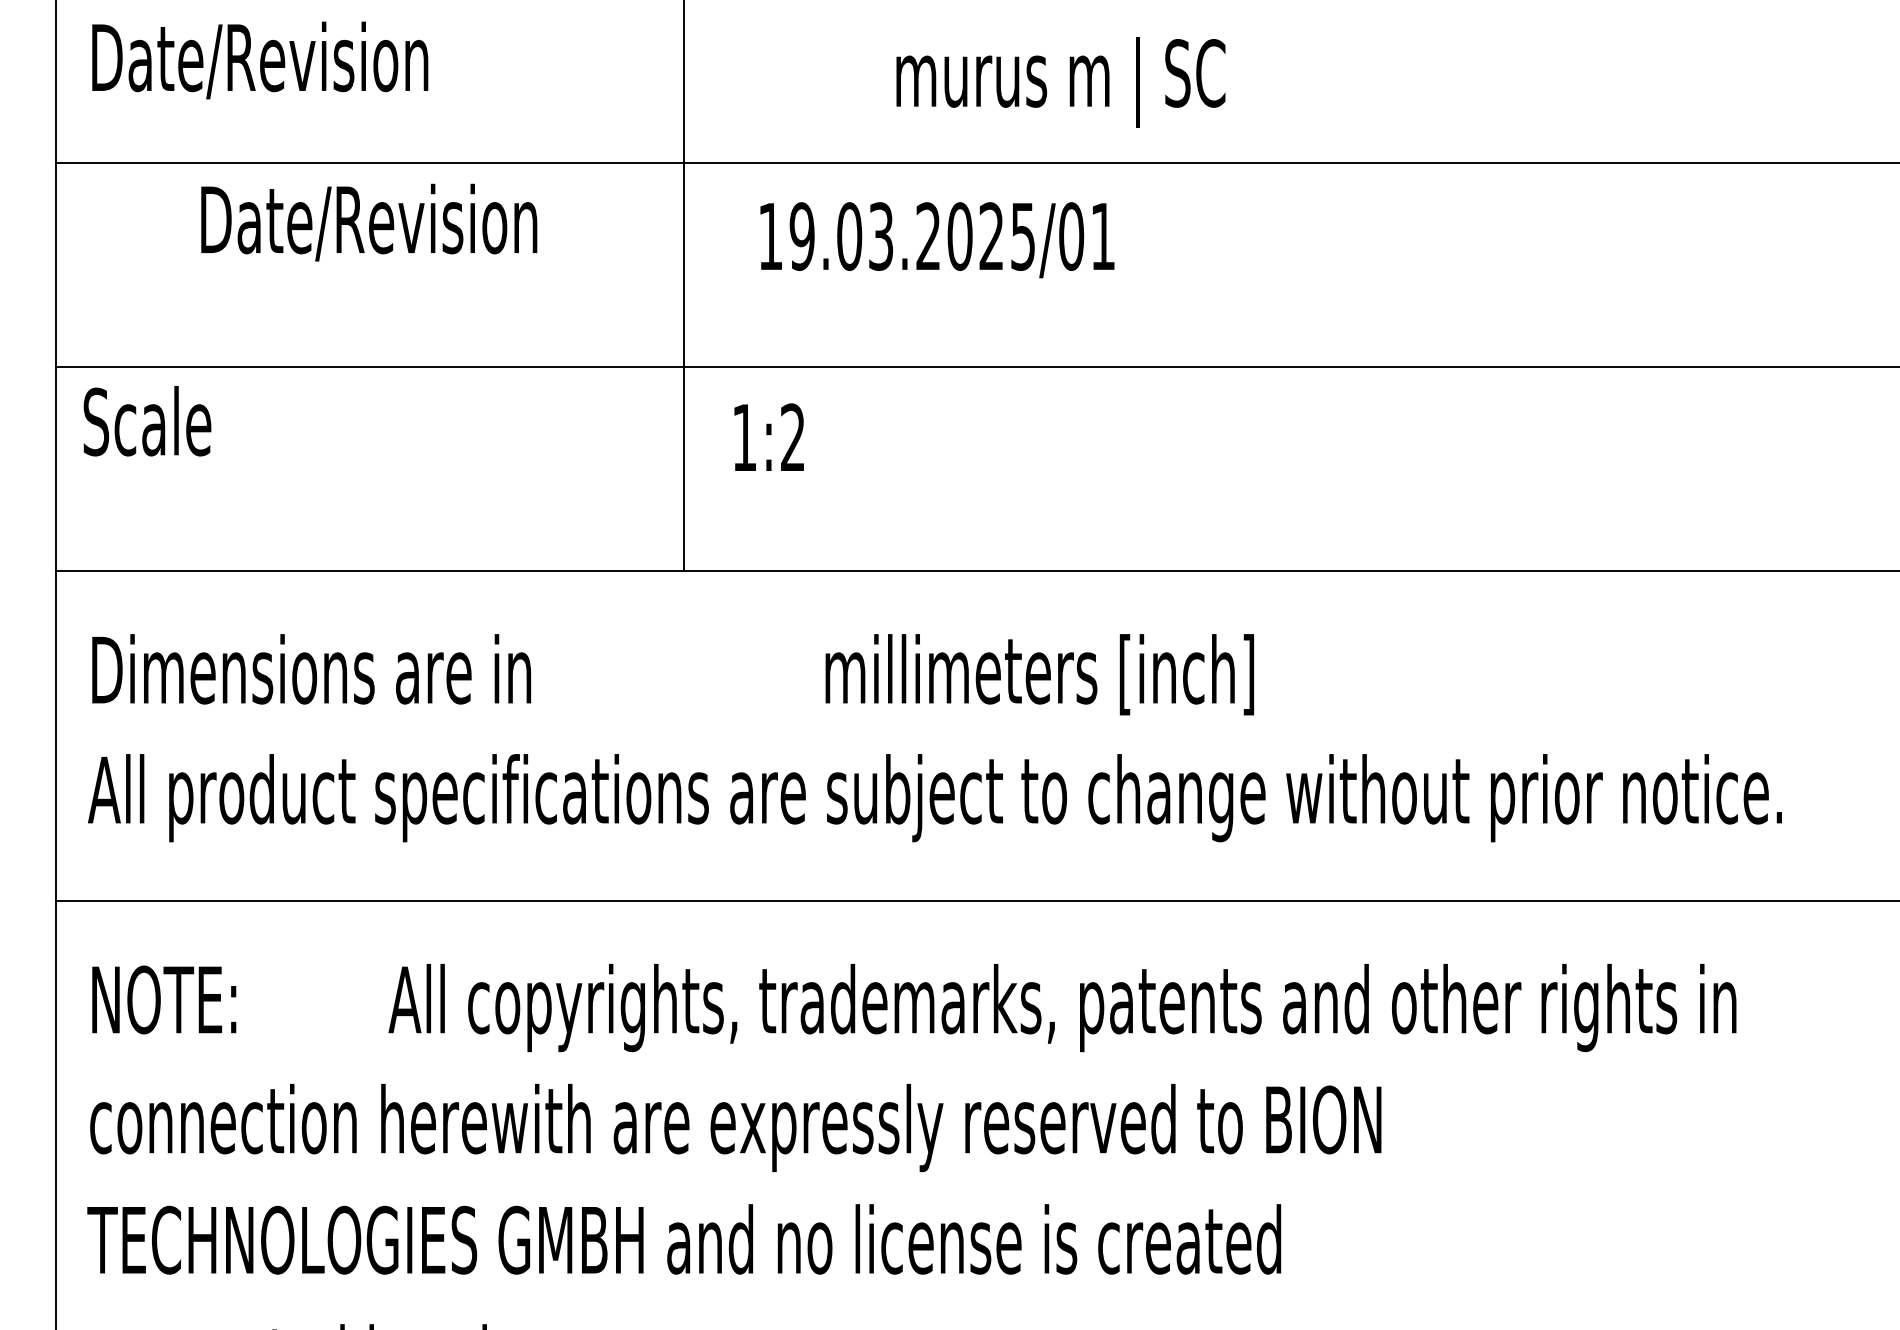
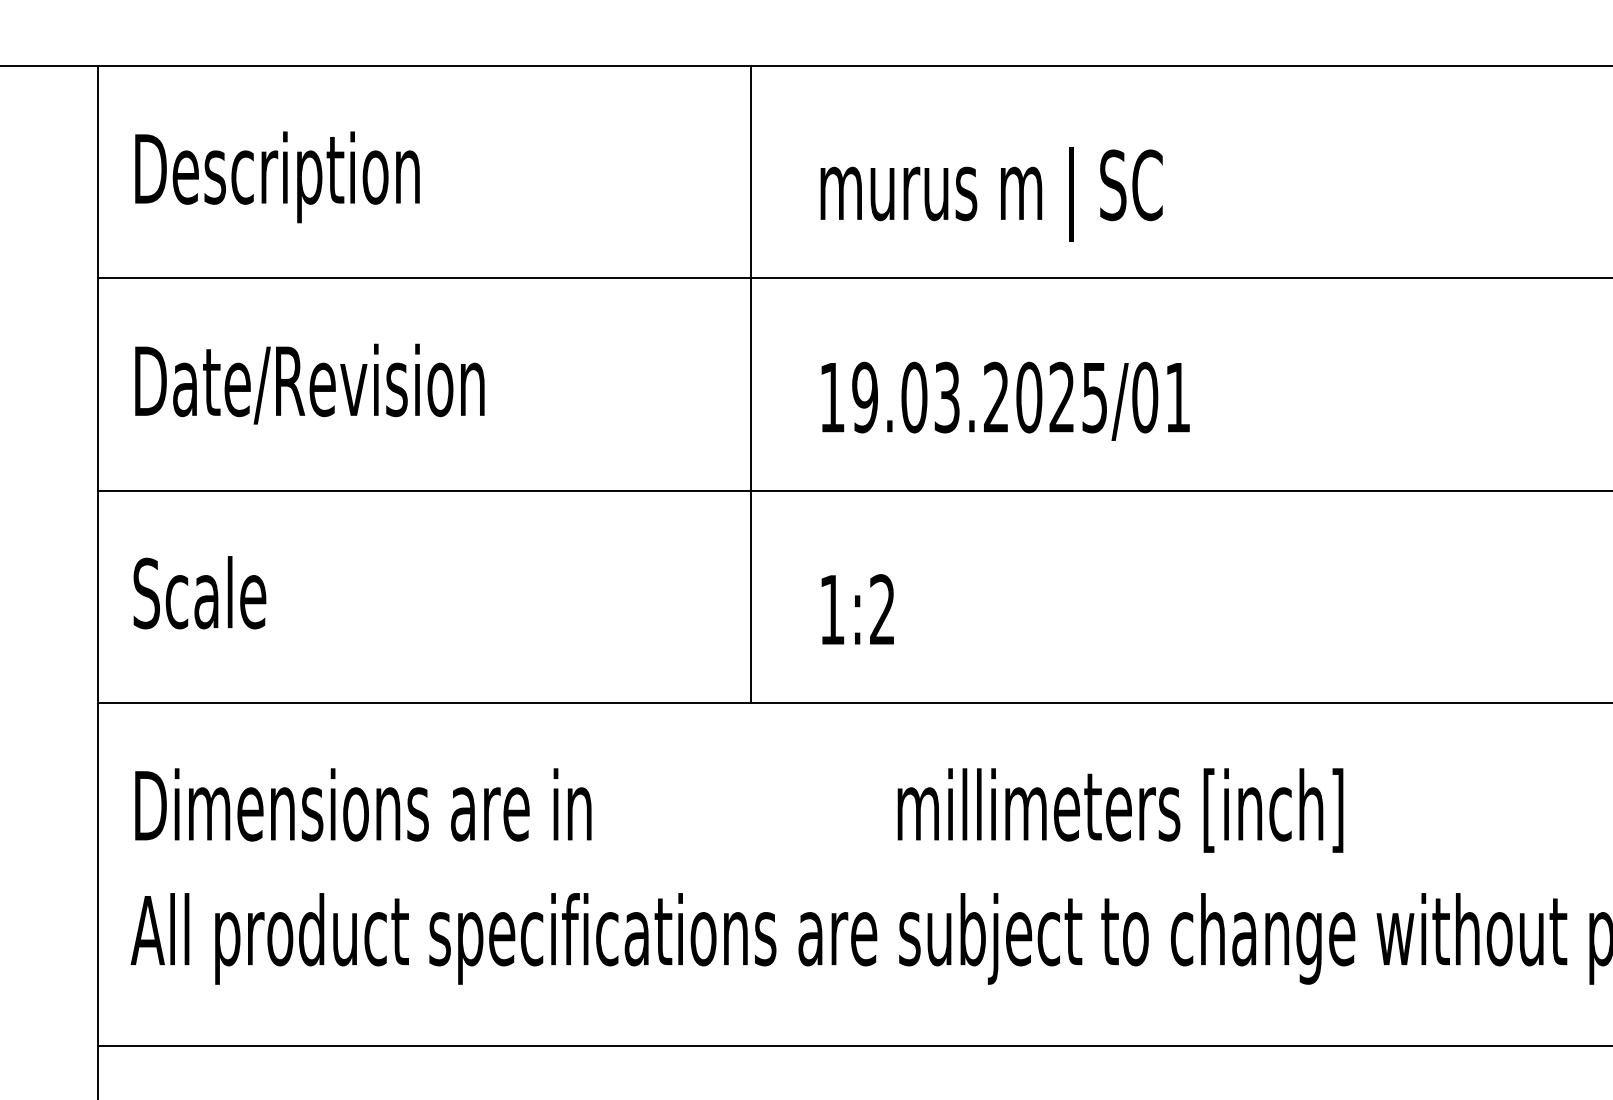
text: (278, 65) -> (328, 177), Date/Revision -> Description
text: (1060, 82) -> (991, 194), moved
text: (369, 222) -> (310, 383), moved
text: (937, 240) -> (1005, 401), moved
text: (147, 421) -> (199, 592), moved
text: (768, 436) -> (857, 608), moved

